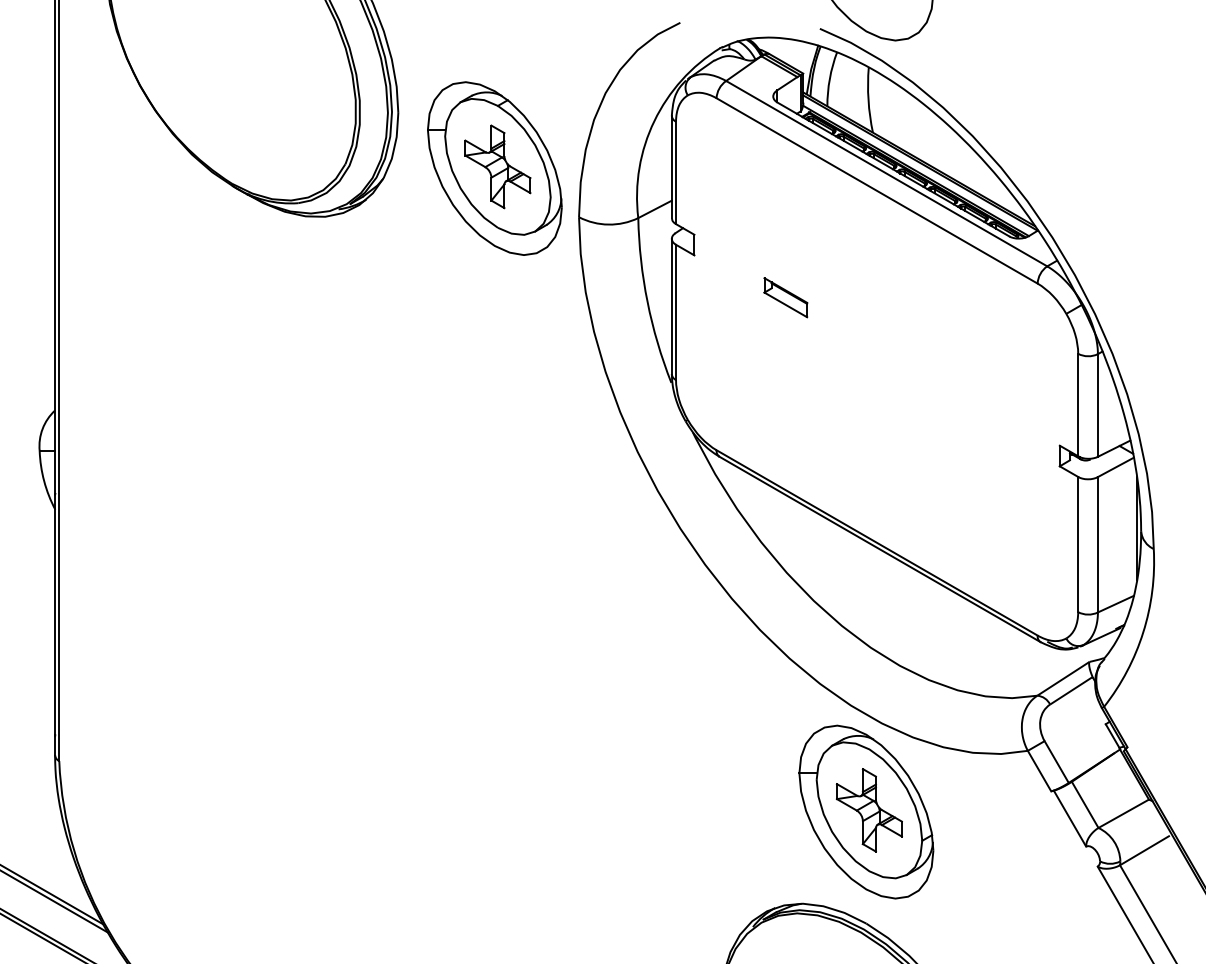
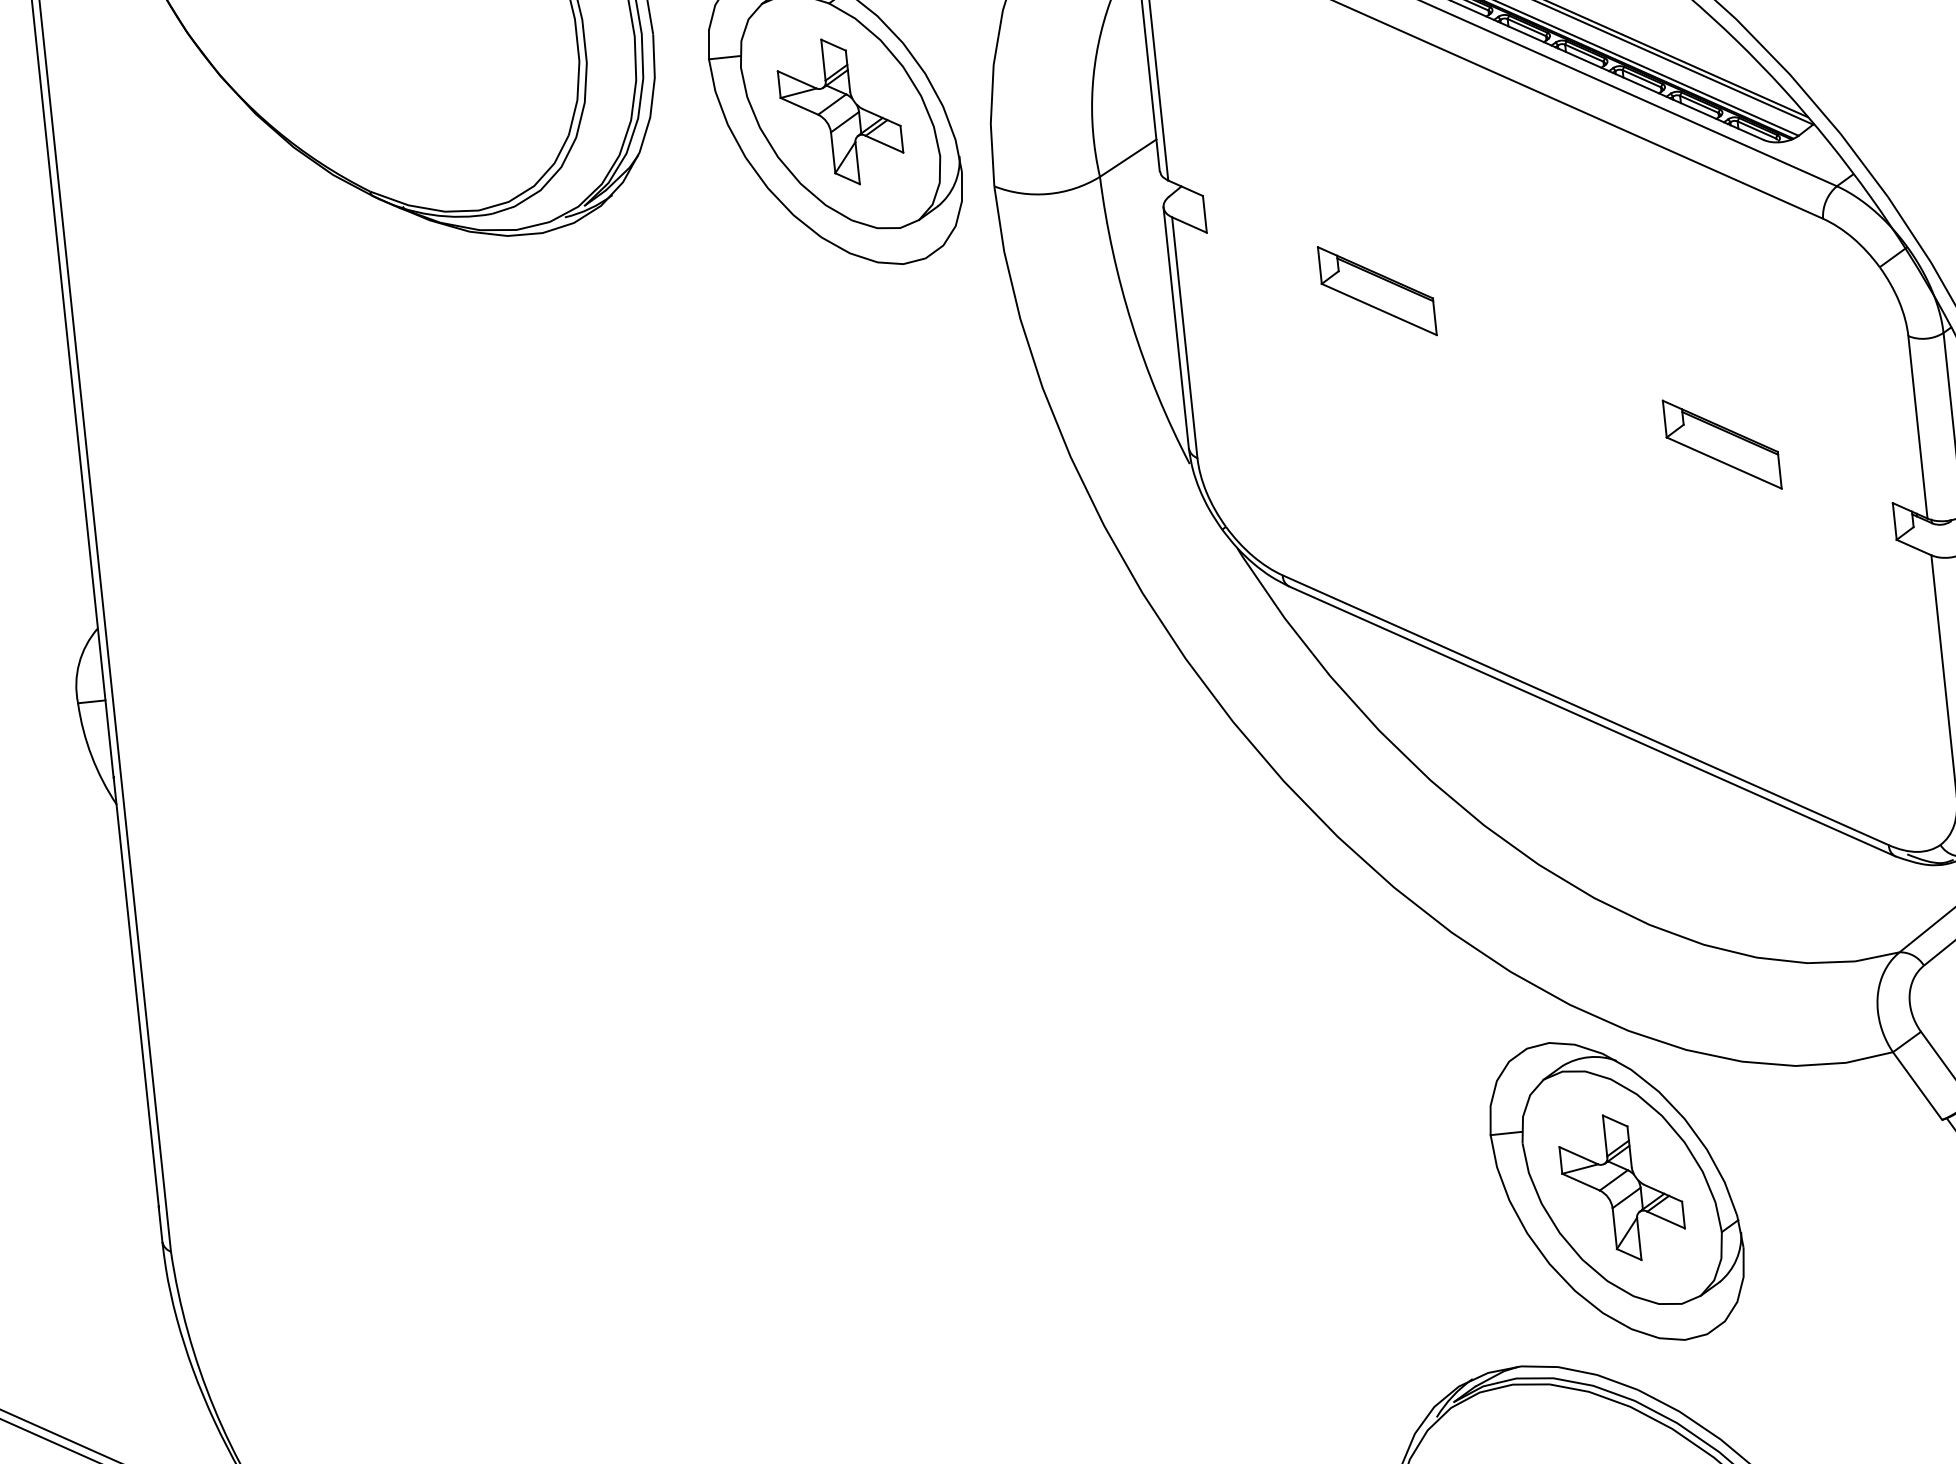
part: (785, 297) -> (1376, 290), size x1.43
part: (968, 403) -> (1722, 445), added

